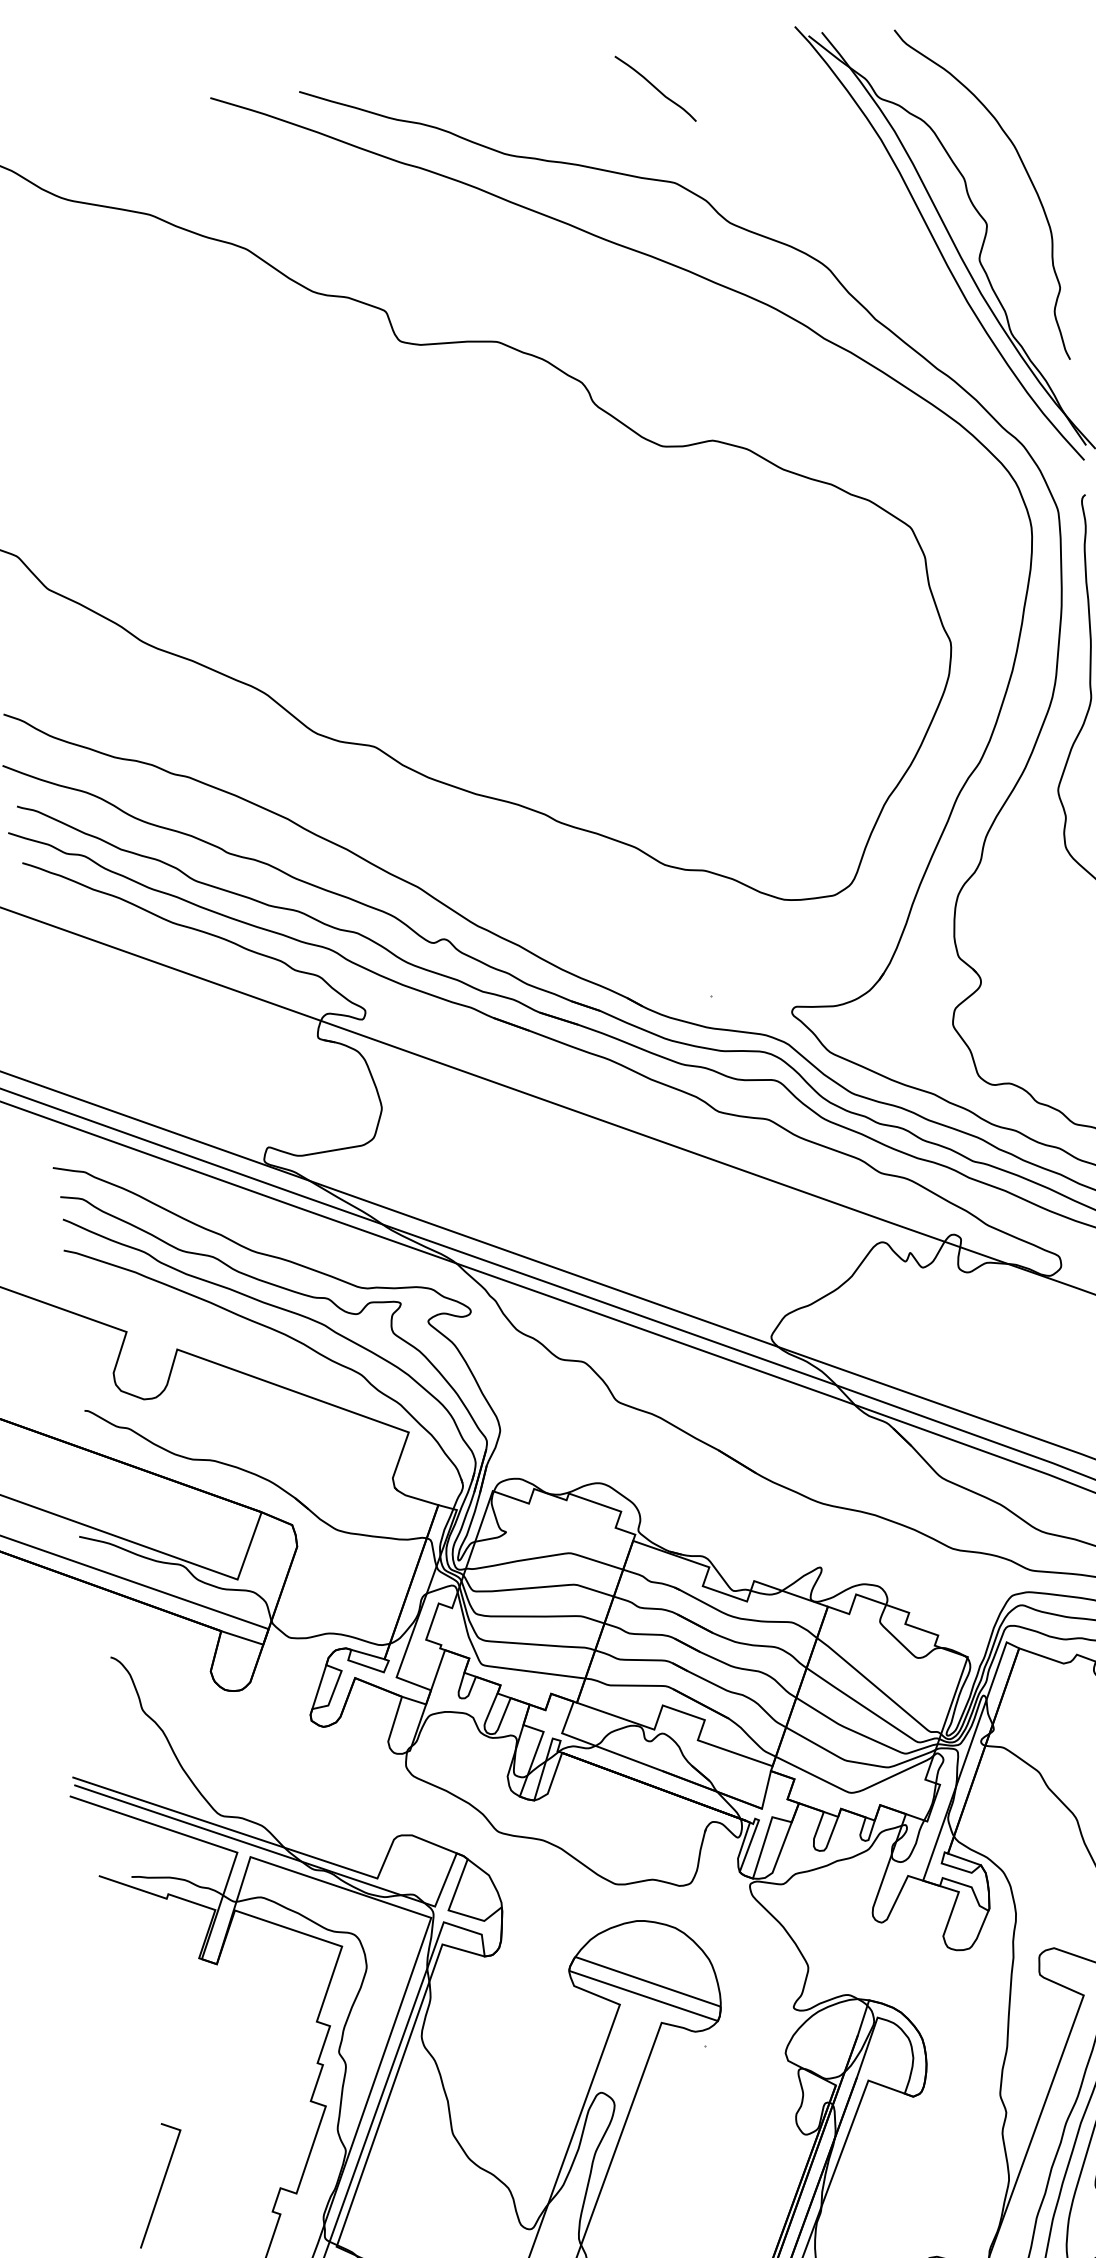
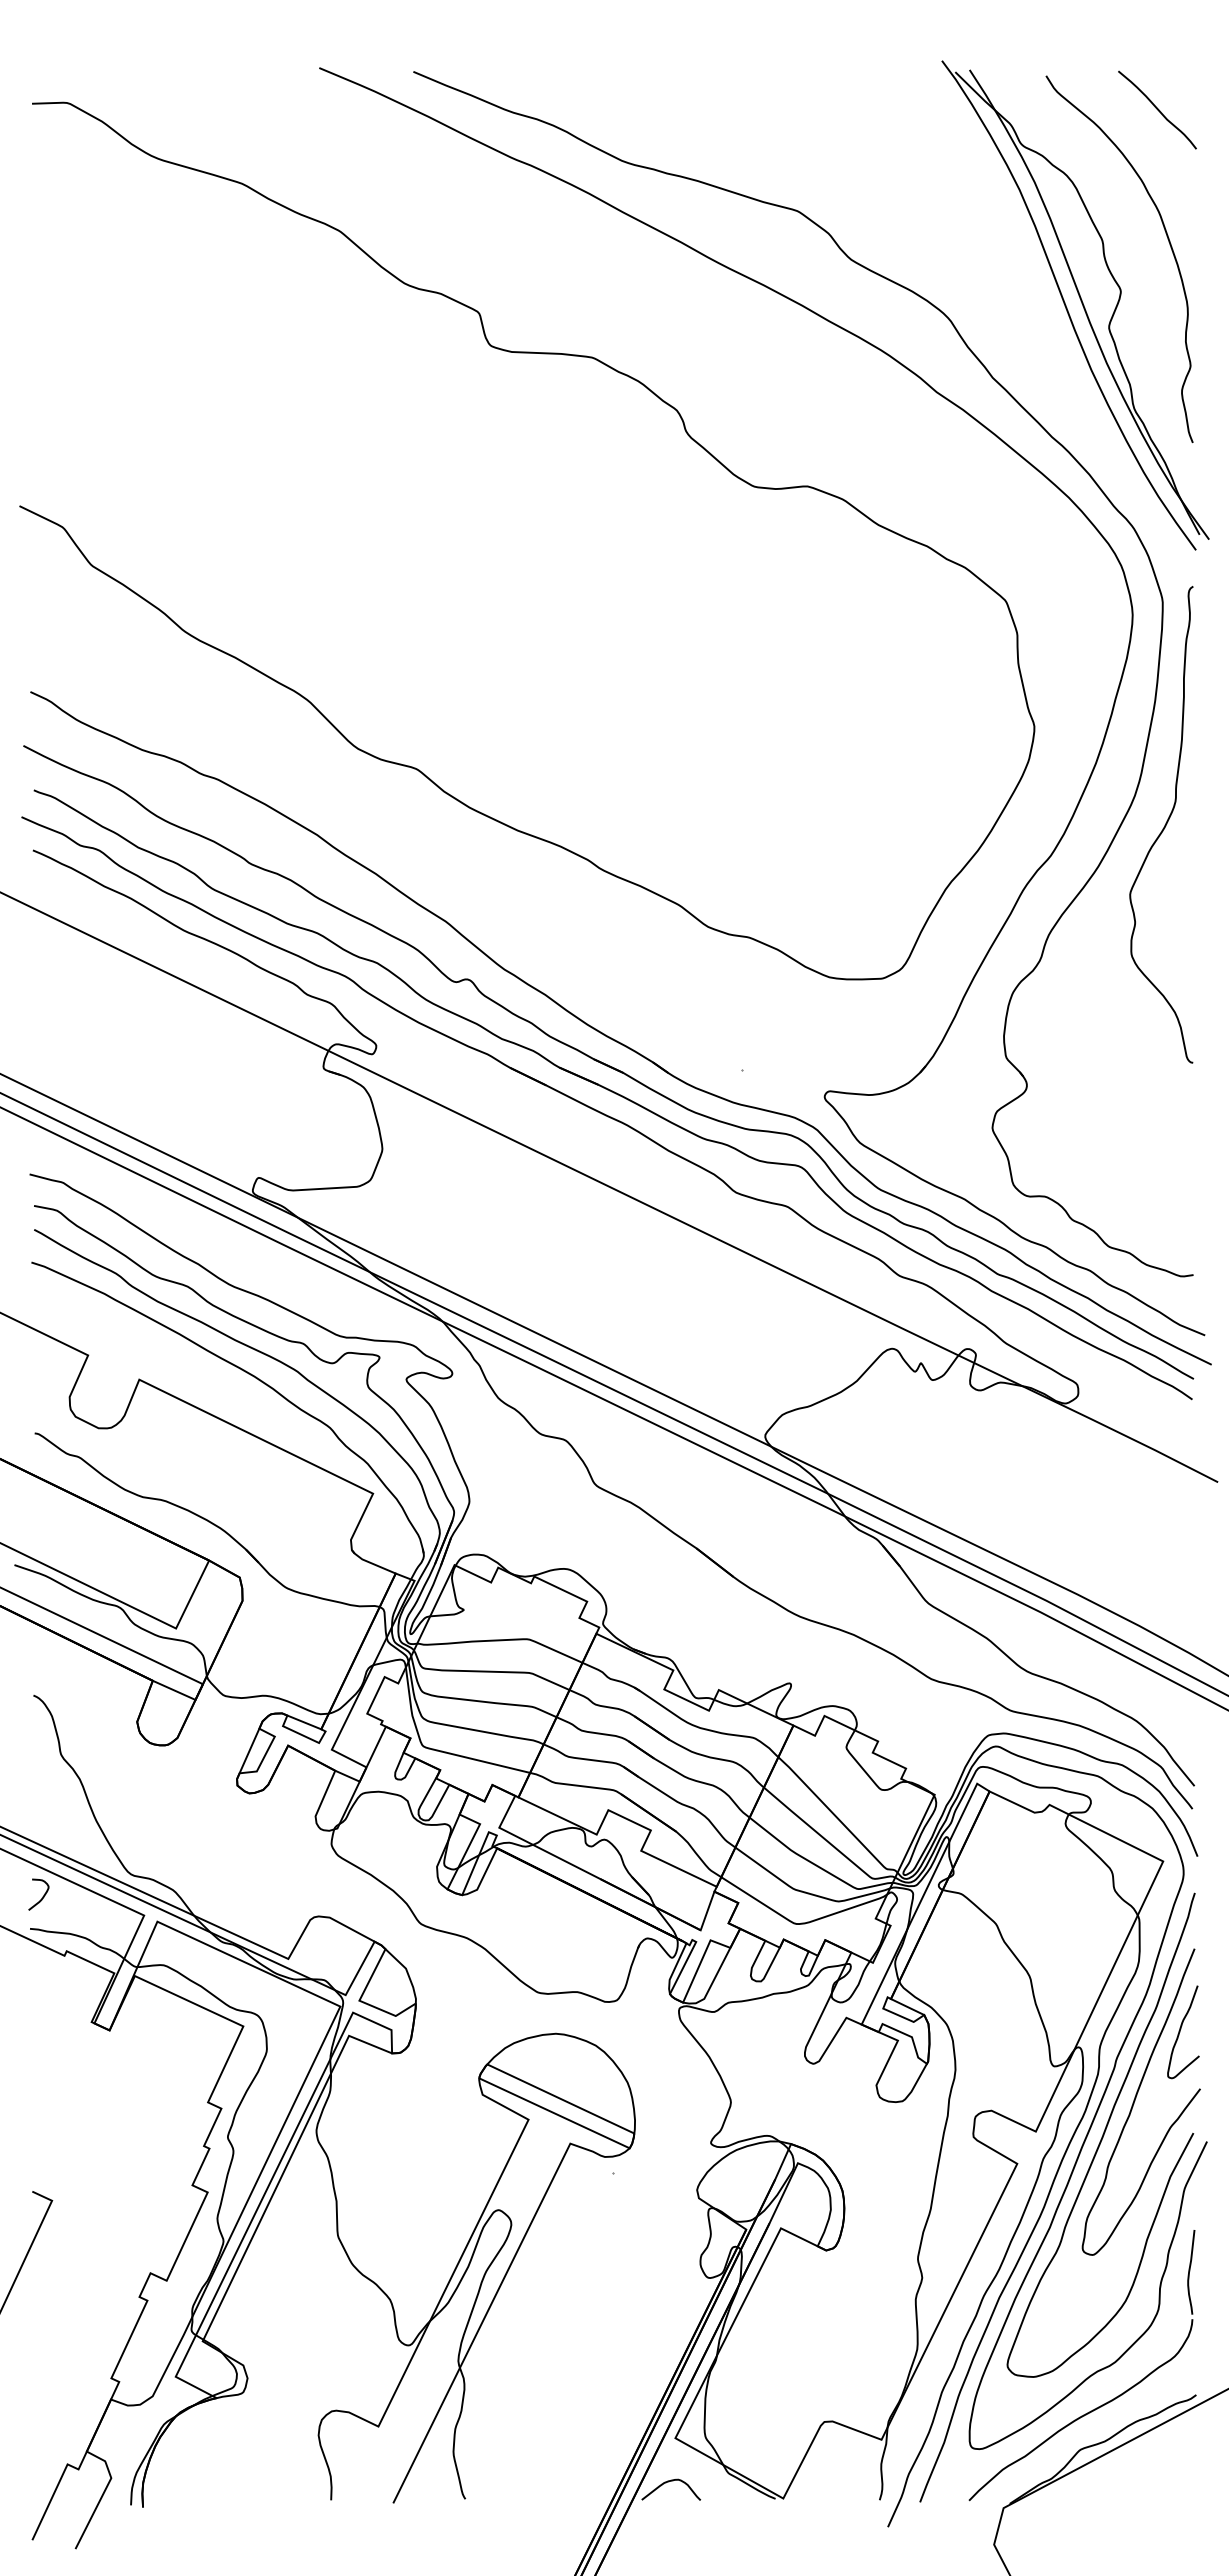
curve: (655, 88) -> (1157, 109), moved
curve: (139, 1845) -> (42, 1896), added

